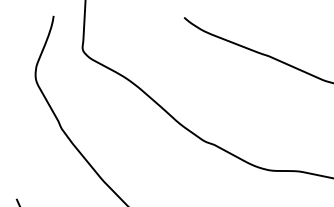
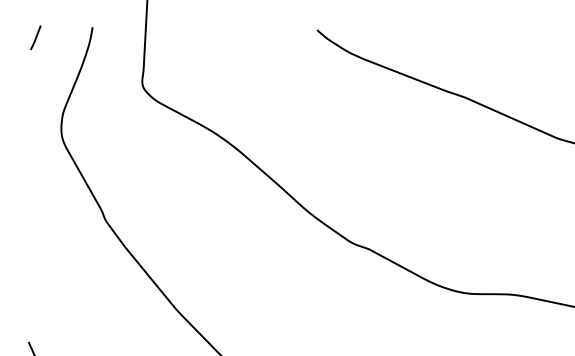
line: (20, 21) -> (35, 36), added

